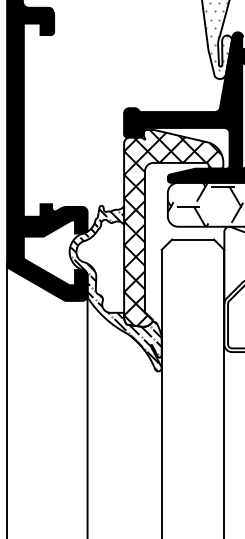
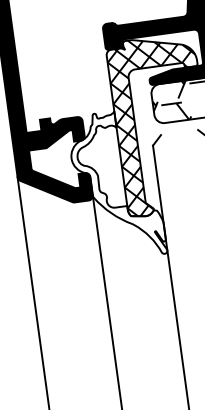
line: (192, 239) -> (179, 132), removed
hatch: (116, 288) -> (117, 185), removed

